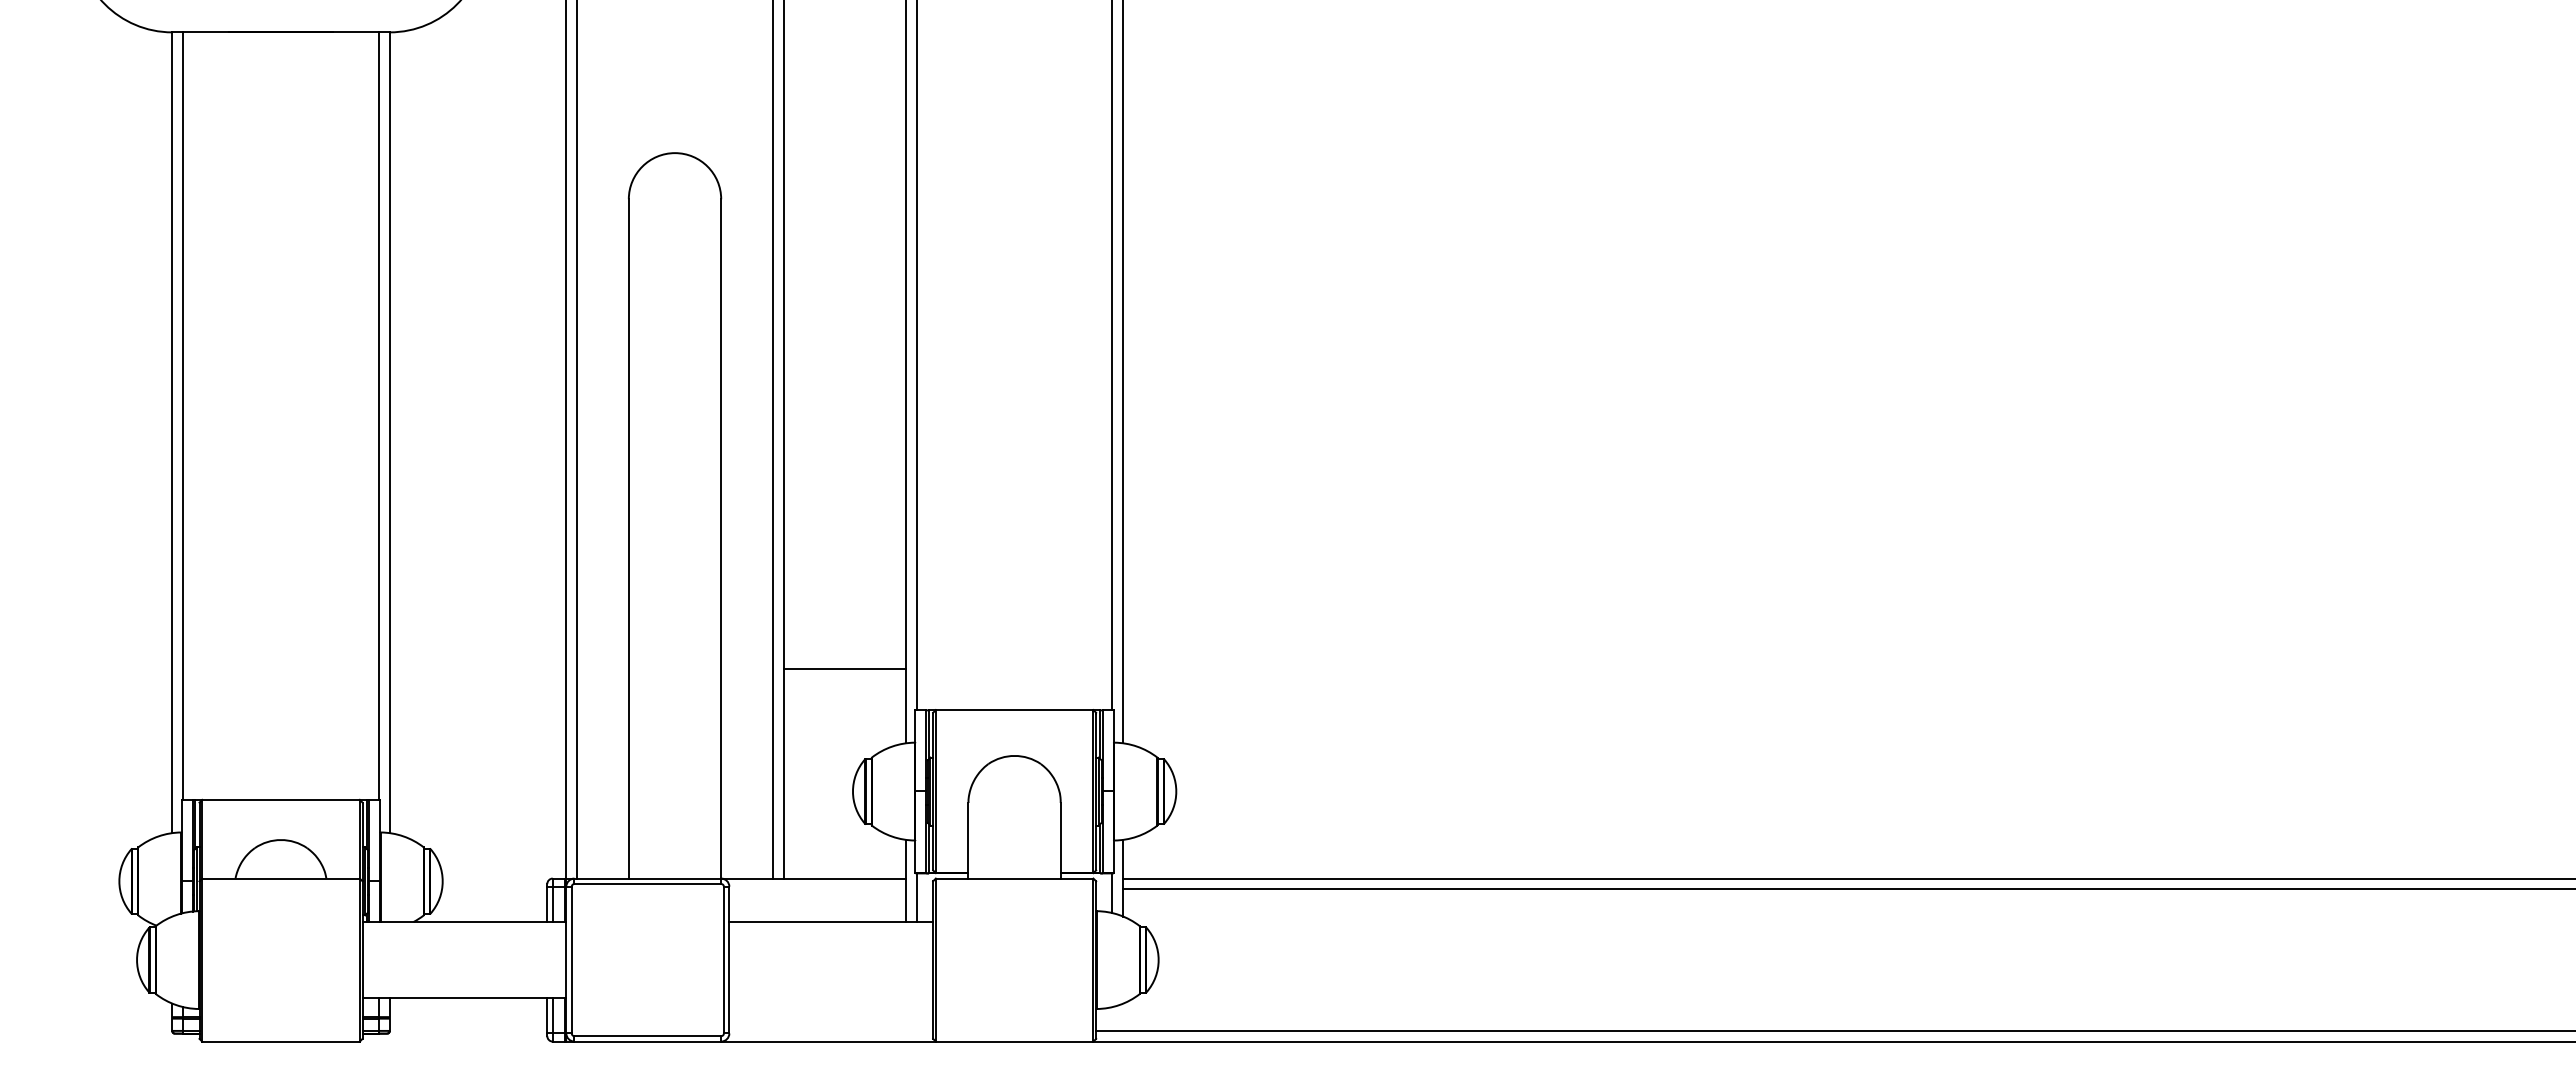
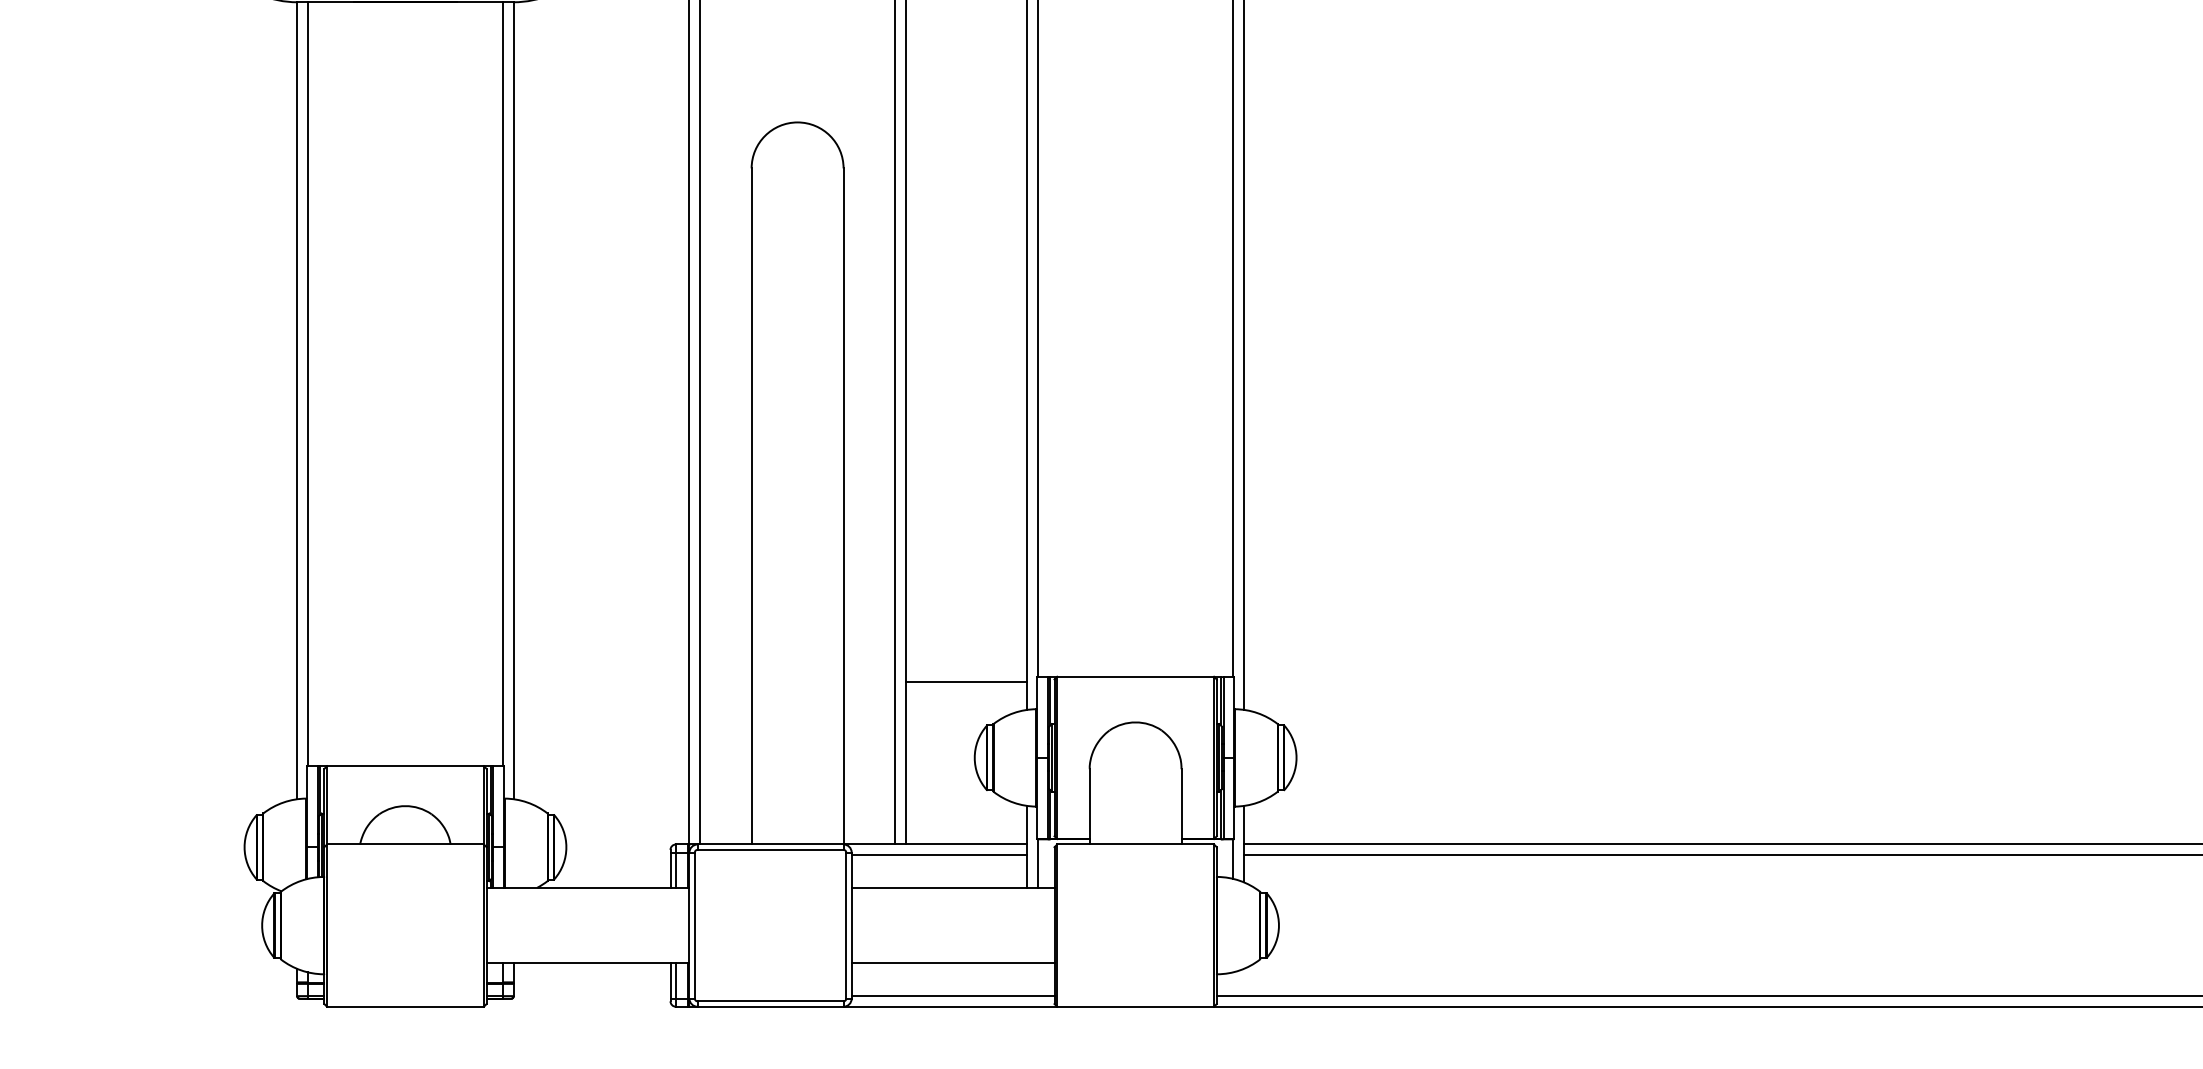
line: (844, 668) -> (966, 682), moved
line: (817, 889) -> (939, 855), added
line: (831, 998) -> (953, 963), added
line: (831, 1030) -> (953, 995), added

